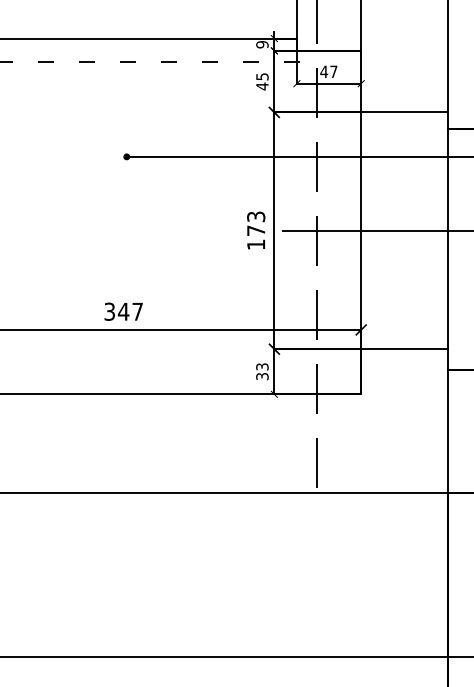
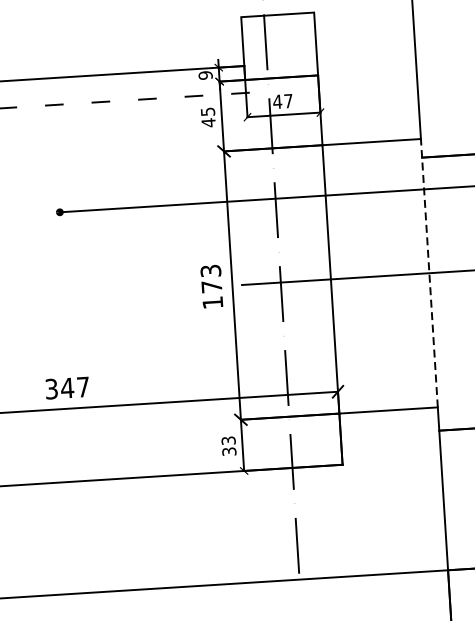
line: (448, 230) -> (429, 272), solid -> dashed

